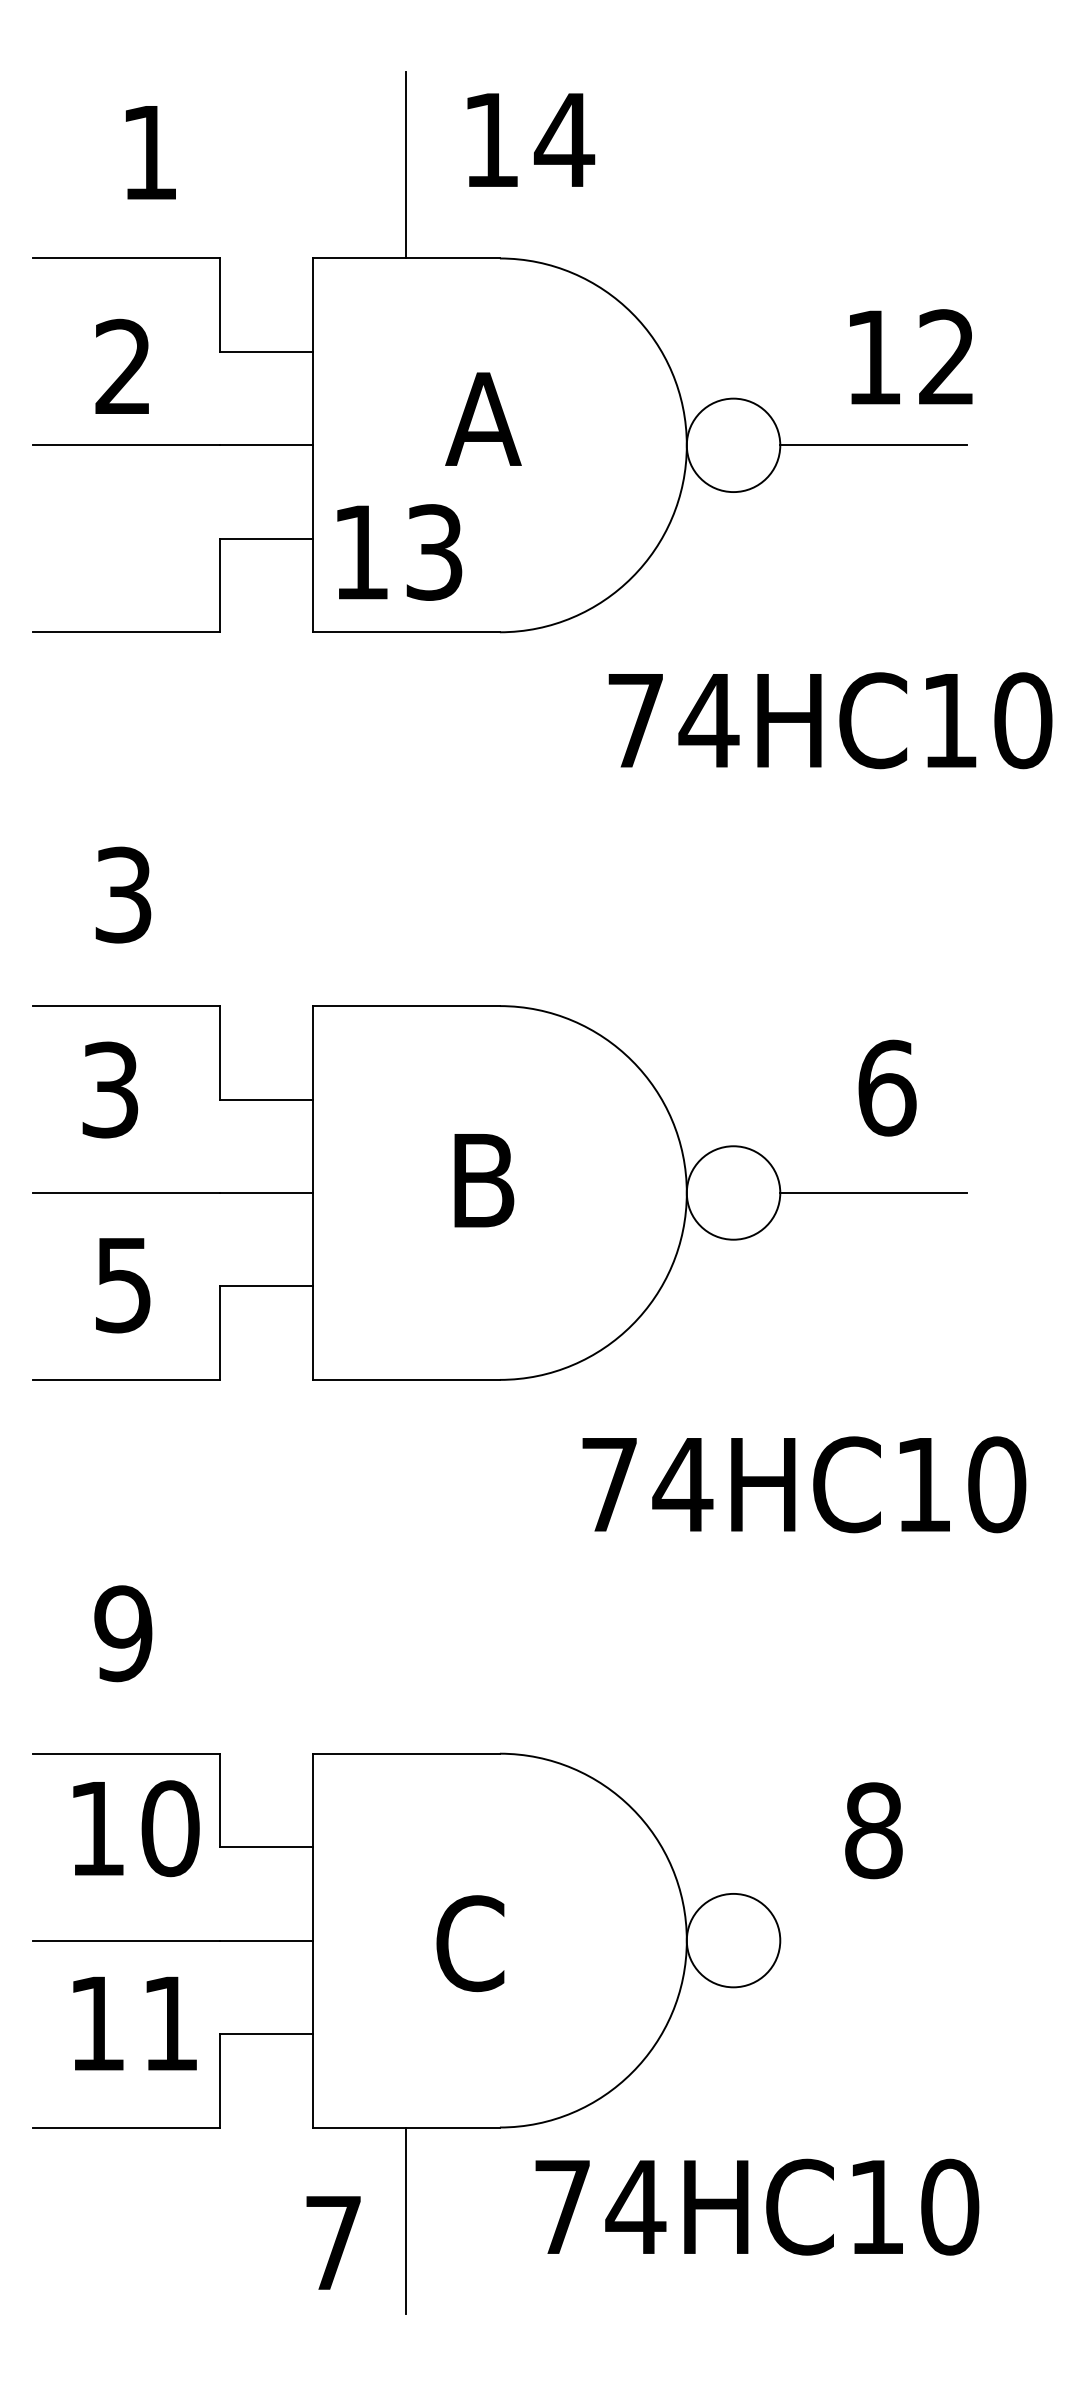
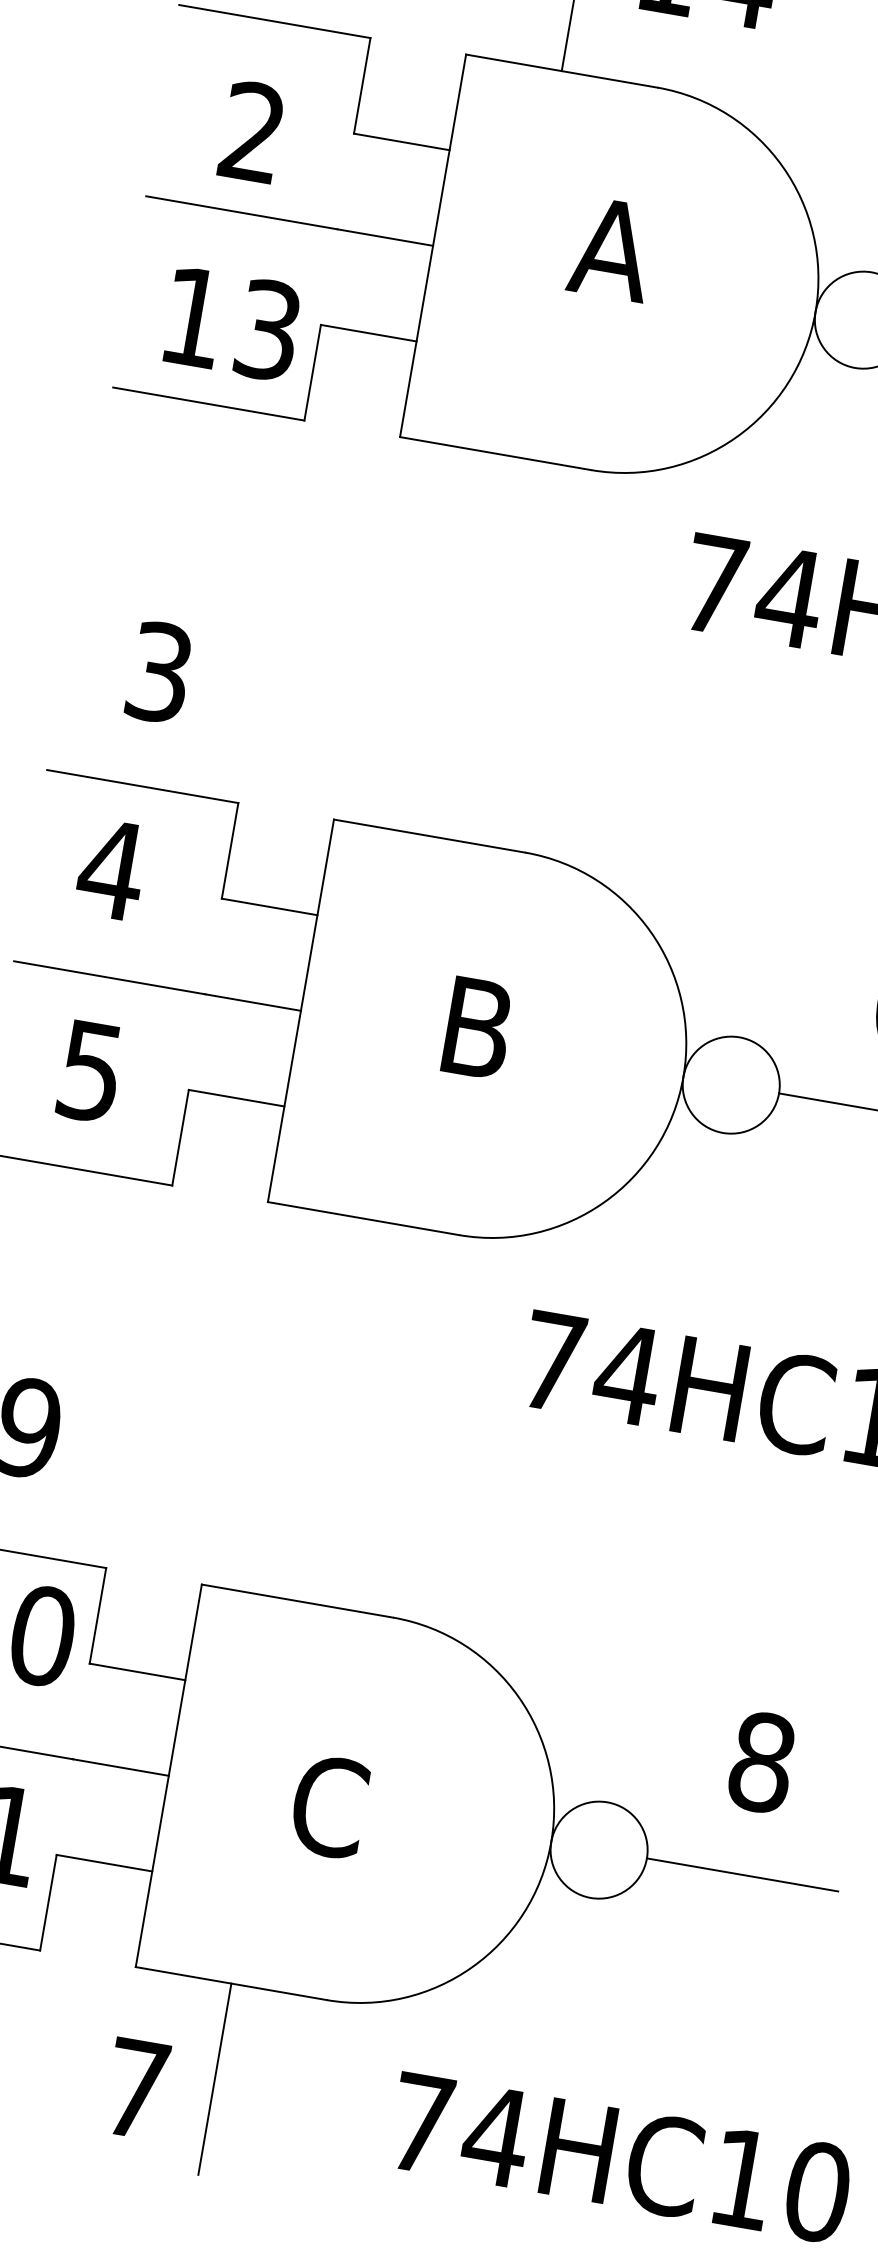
text: (399, 552) -> (232, 324), moved
text: (109, 1089) -> (110, 868), 3 -> 4
line: (873, 1940) -> (742, 1874), added
text: (757, 2206) -> (620, 2157), moved

